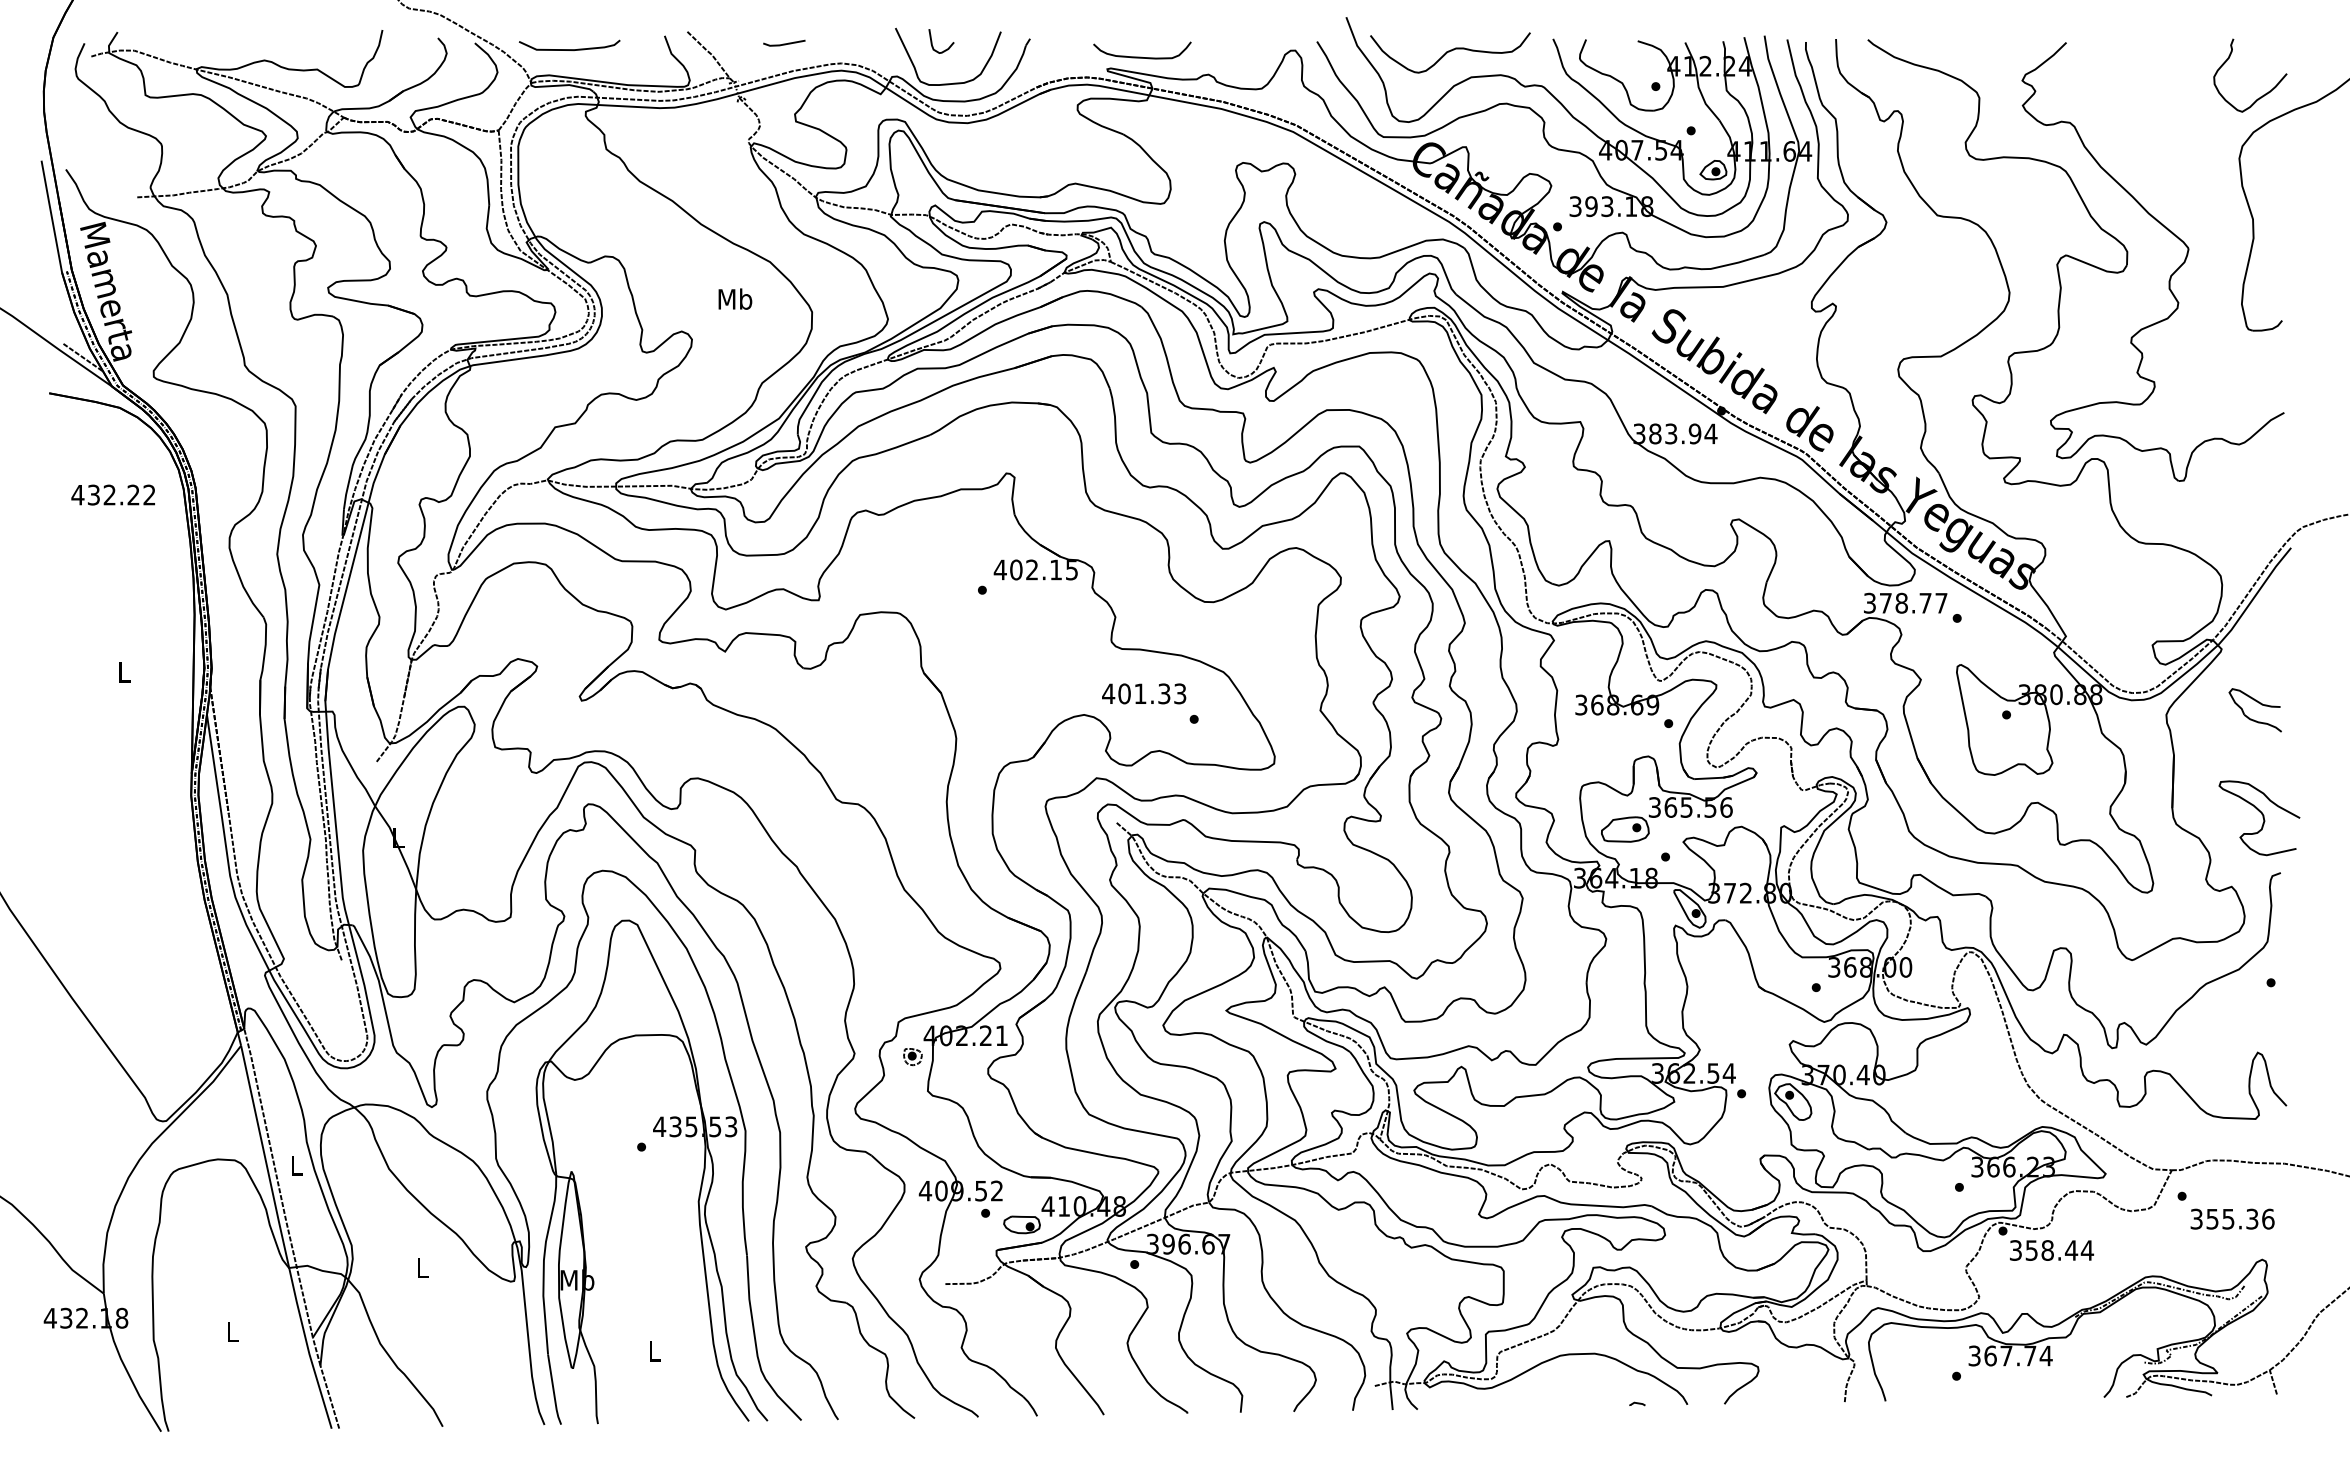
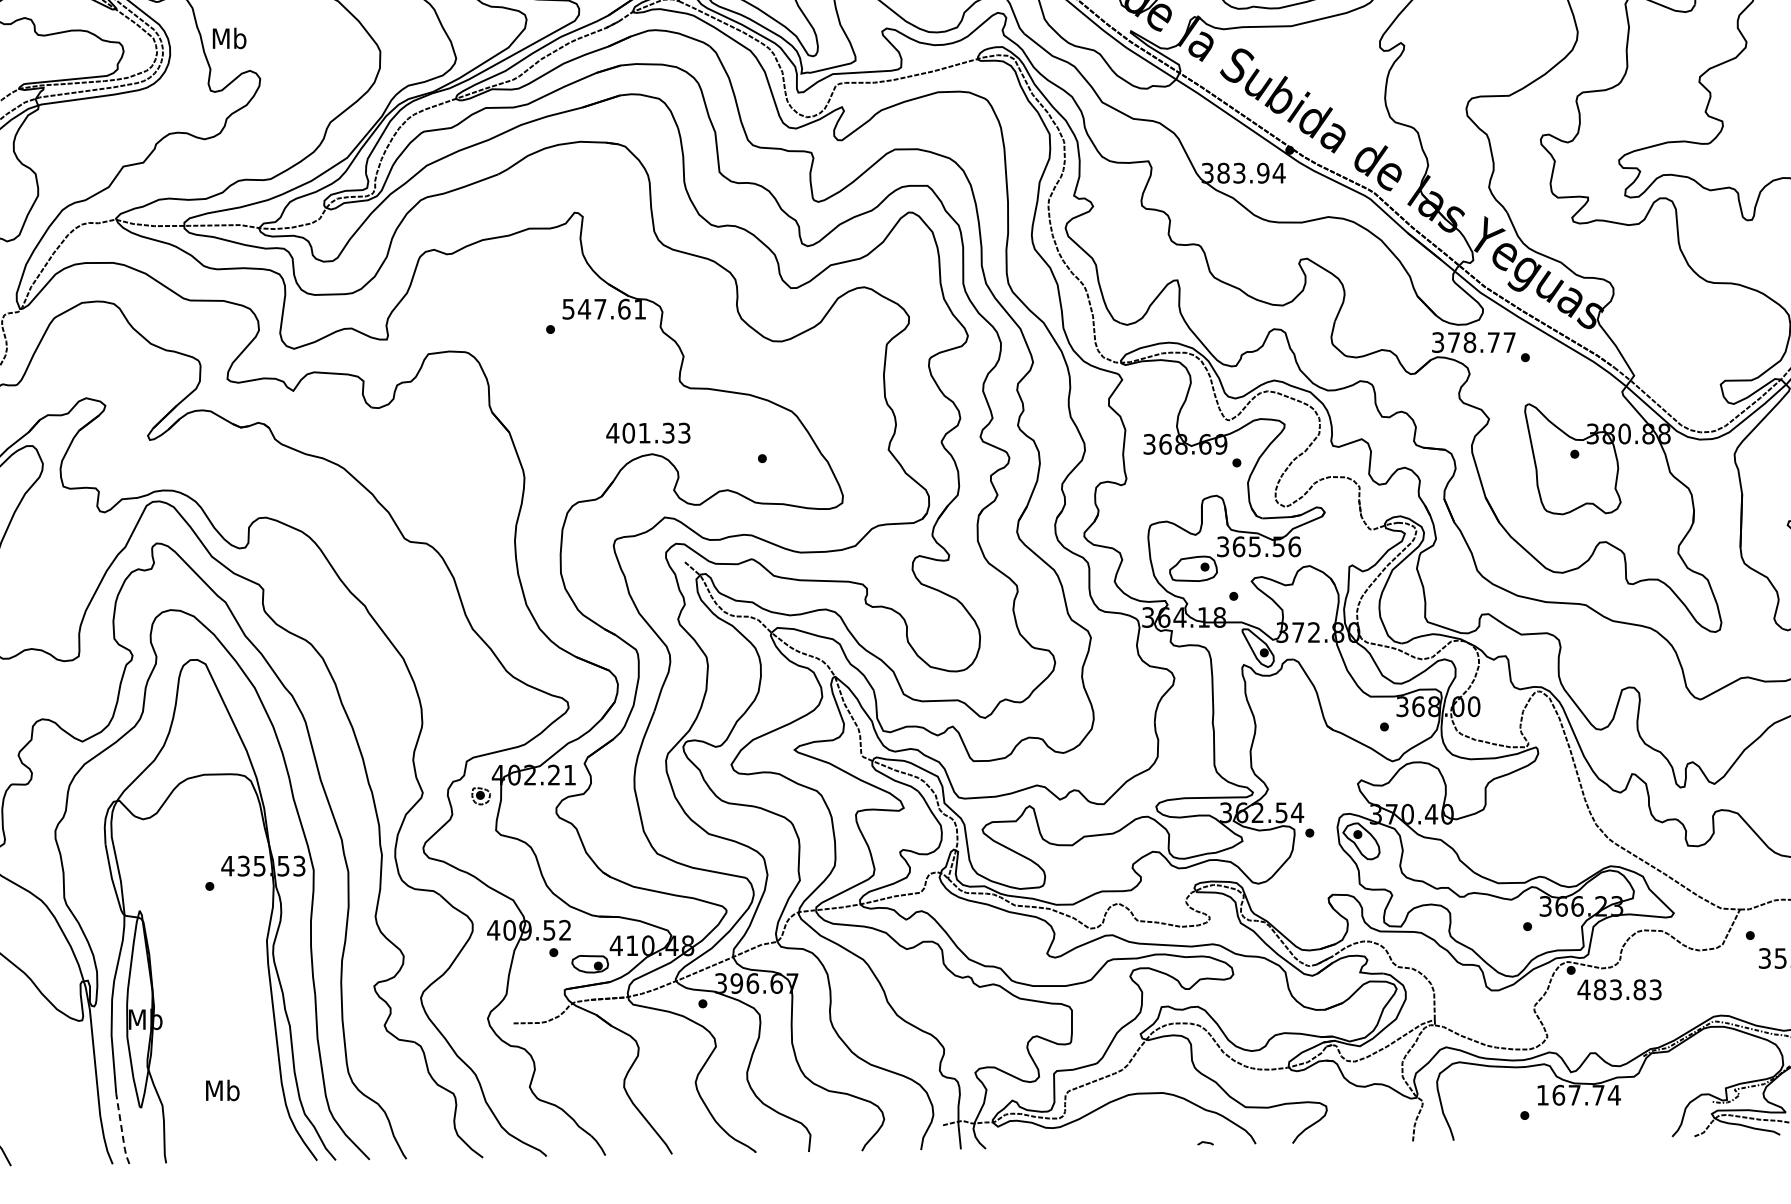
text: (735, 298) -> (229, 37), moved
text: (1035, 569) -> (603, 308), 402.15 -> 547.61
text: (1144, 693) -> (648, 432), moved
text: (2051, 1250) -> (1619, 989), 358.44 -> 483.83
text: (654, 1350) -> (222, 1089), L -> Mb
text: (1974, 1355) -> (1542, 1094), 367.74 -> 167.74
line: (553, 1391) -> (121, 1130), solid -> dashed

